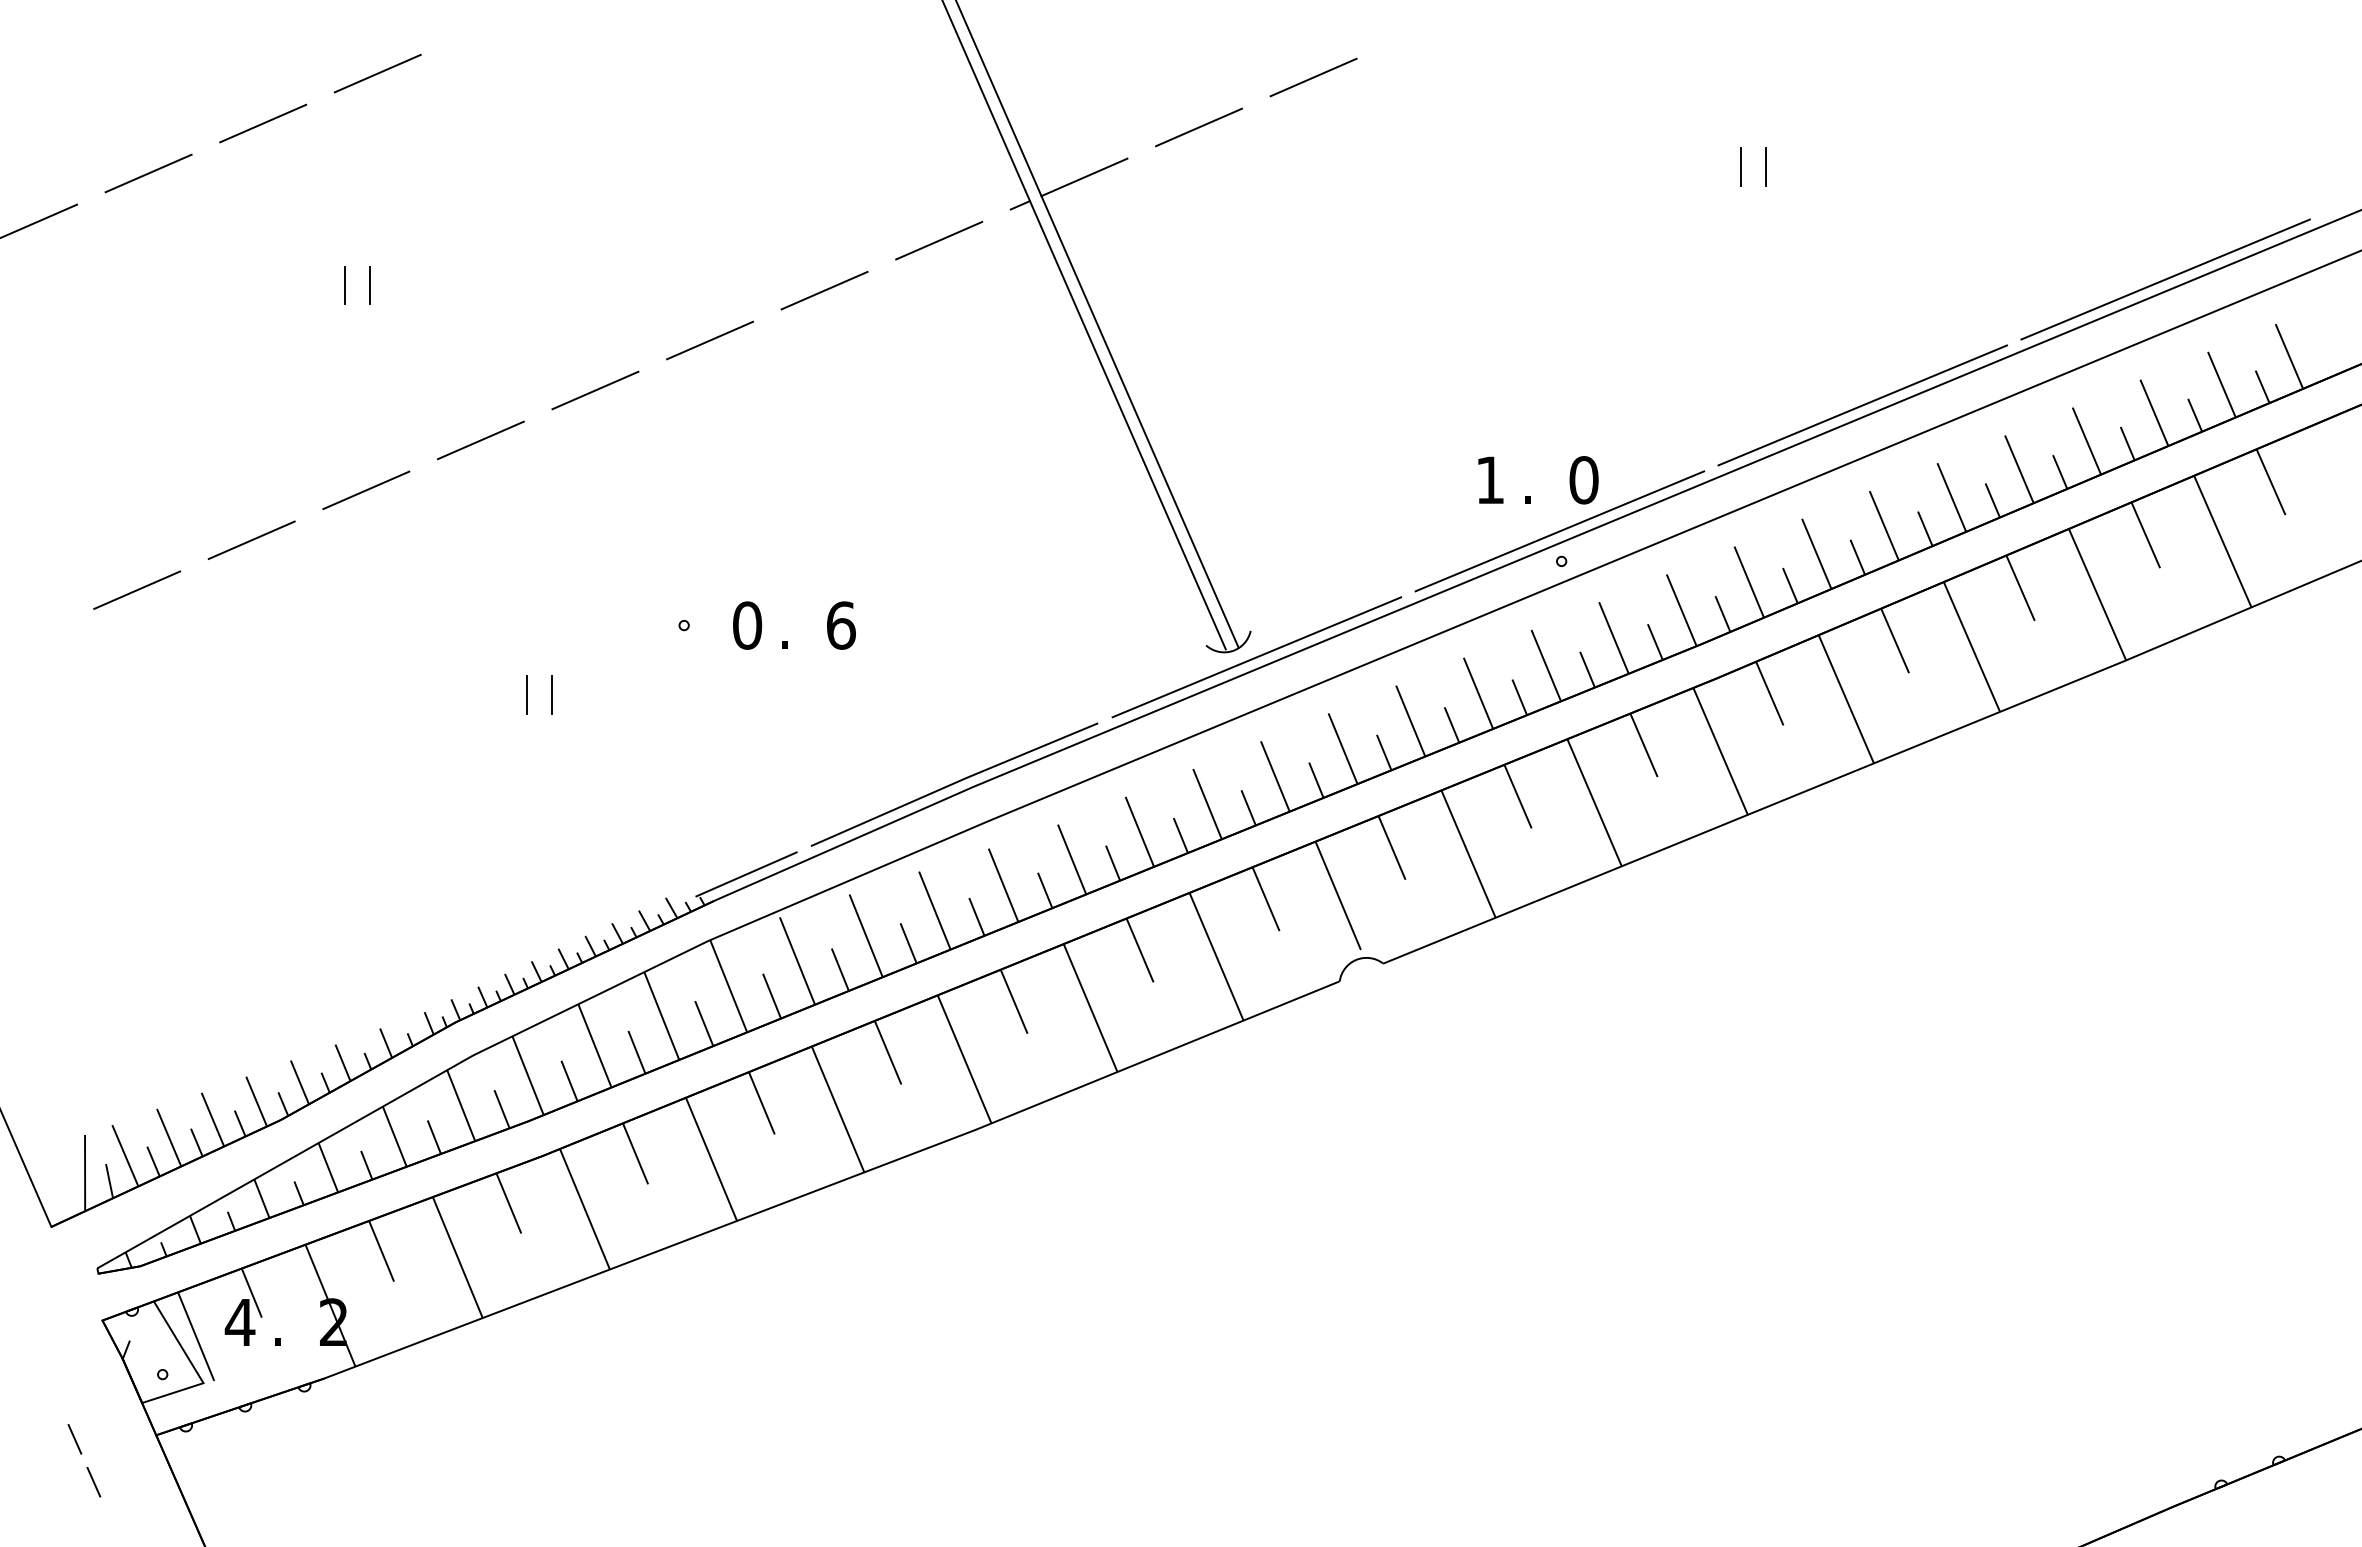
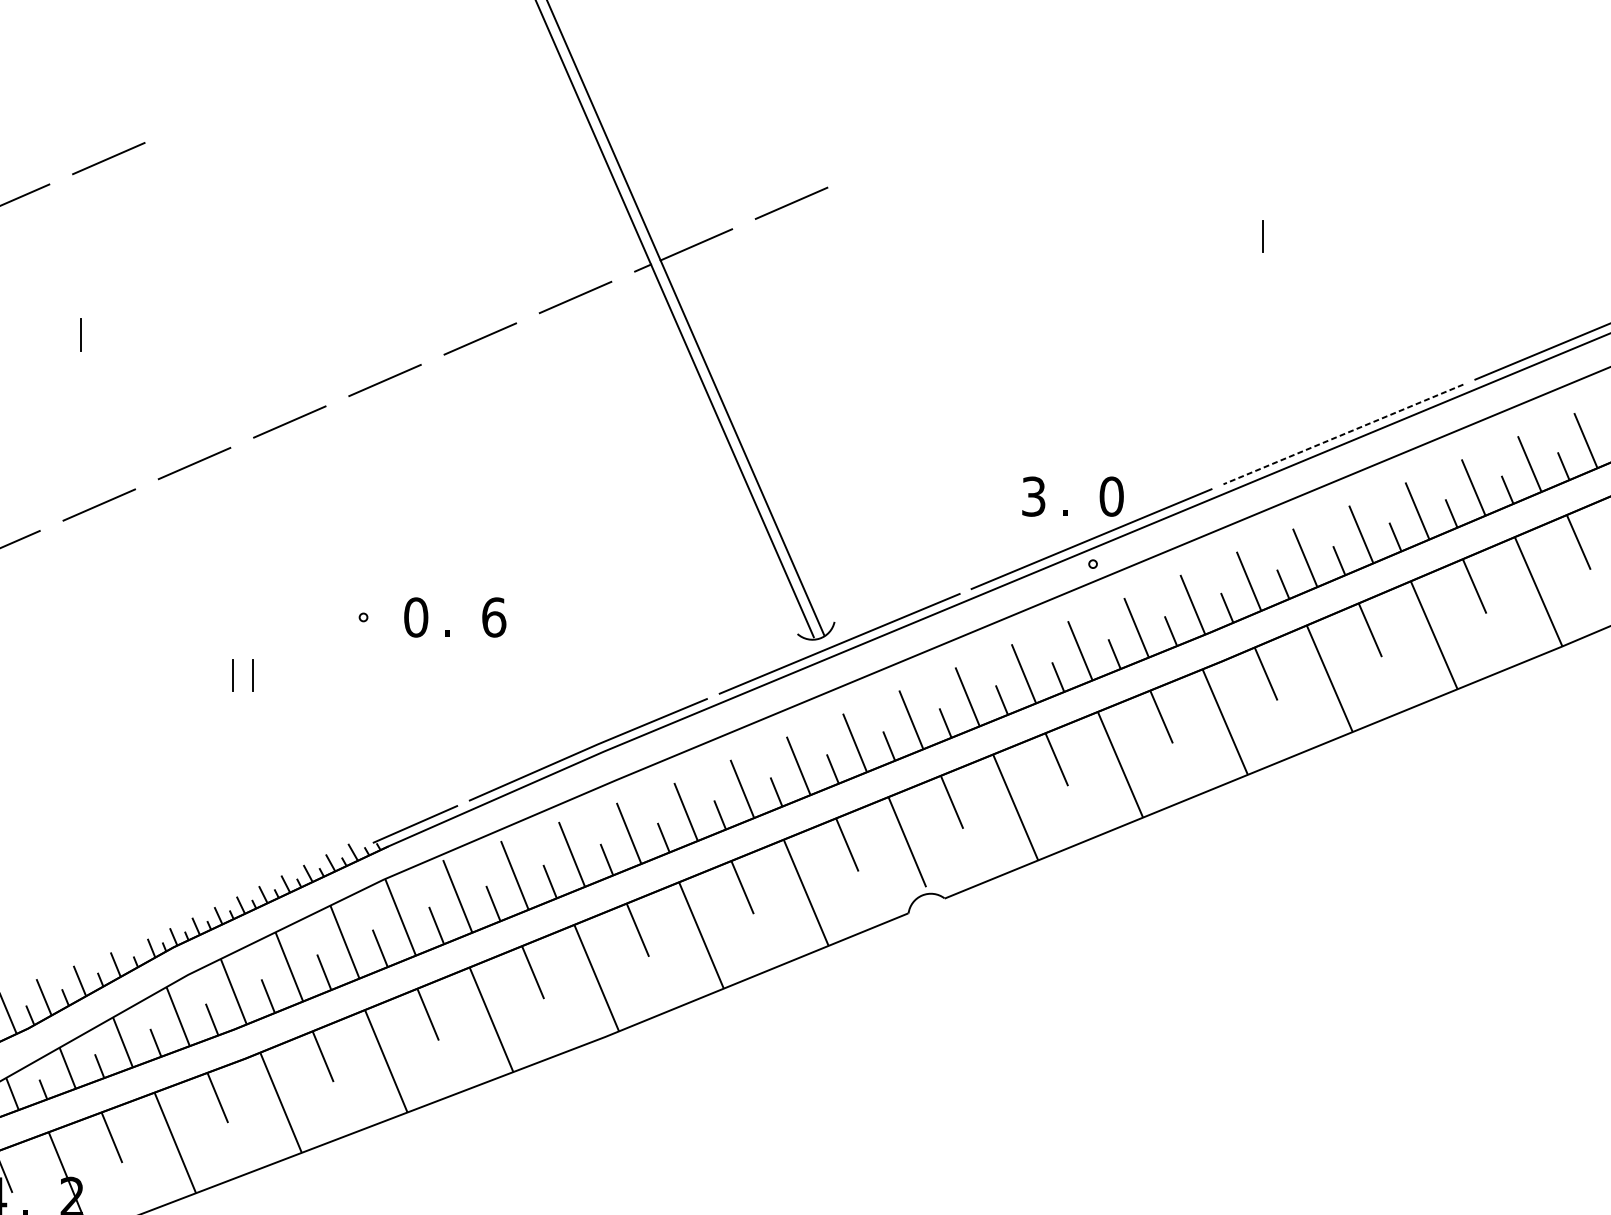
line: (1313, 77) -> (886, 161), removed
line: (1741, 166) -> (1242, 235), removed
line: (369, 285) -> (101, 334), removed
line: (1862, 405) -> (1343, 434), solid -> dashed
text: (1490, 480) -> (1033, 496), 1 -> 3

